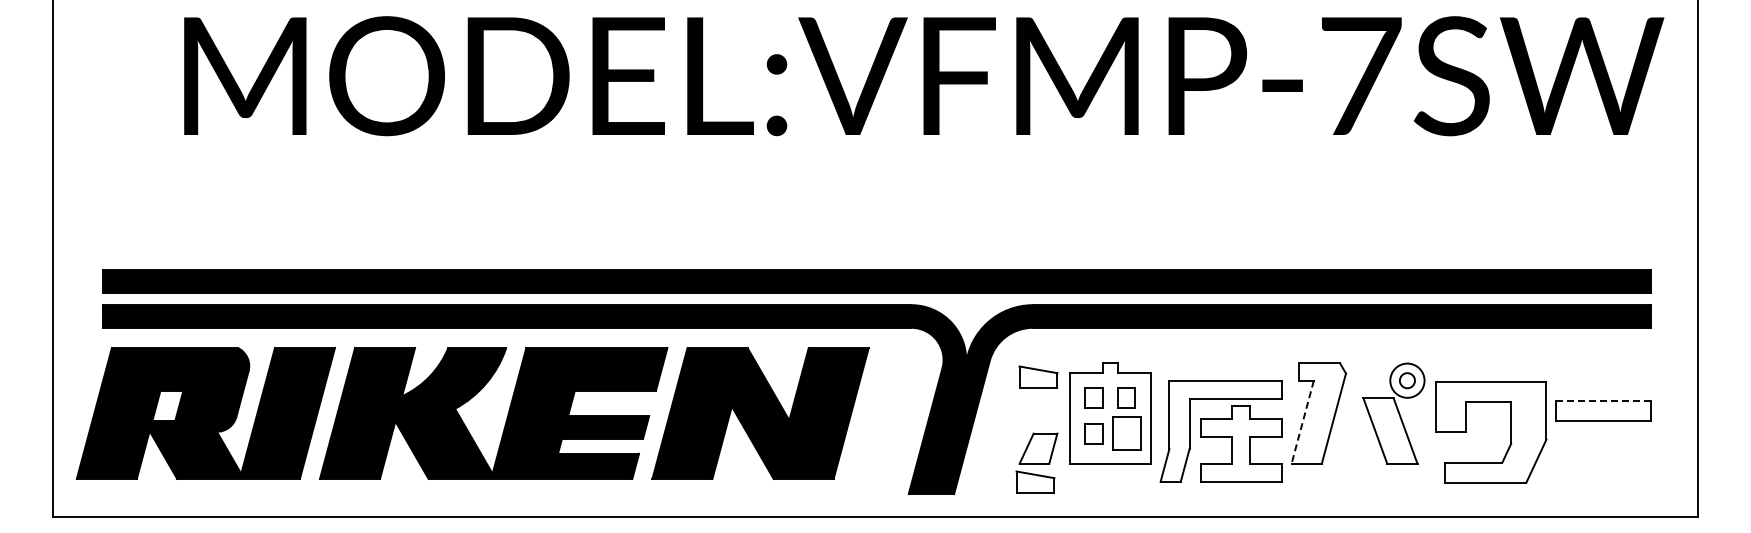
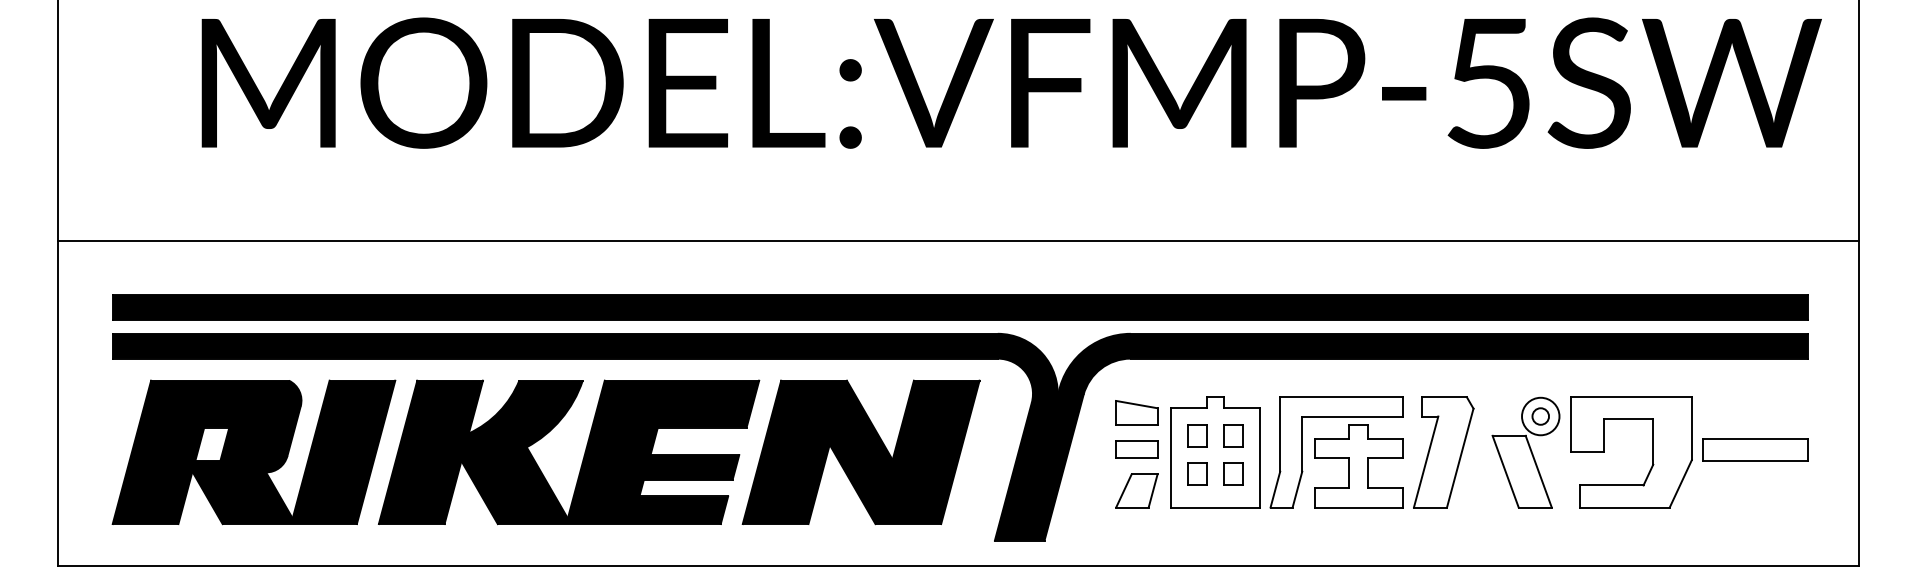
text: (1361, 76) -> (1490, 83), MODEL:VFMP-7SW -> MODEL:VFMP-5SW
line: (875, 220) -> (958, 241), added
line: (1603, 400) -> (1755, 438), dashed -> solid
part: (467, 402) -> (540, 440), moved
part: (1038, 410) -> (1136, 449), added
line: (1302, 422) -> (1425, 462), dashed -> solid
part: (1220, 431) -> (1336, 452), moved
part: (1510, 432) -> (1652, 452), moved
part: (1126, 433) -> (1233, 474), size x0.62
part: (1035, 481) -> (1133, 526), removed

